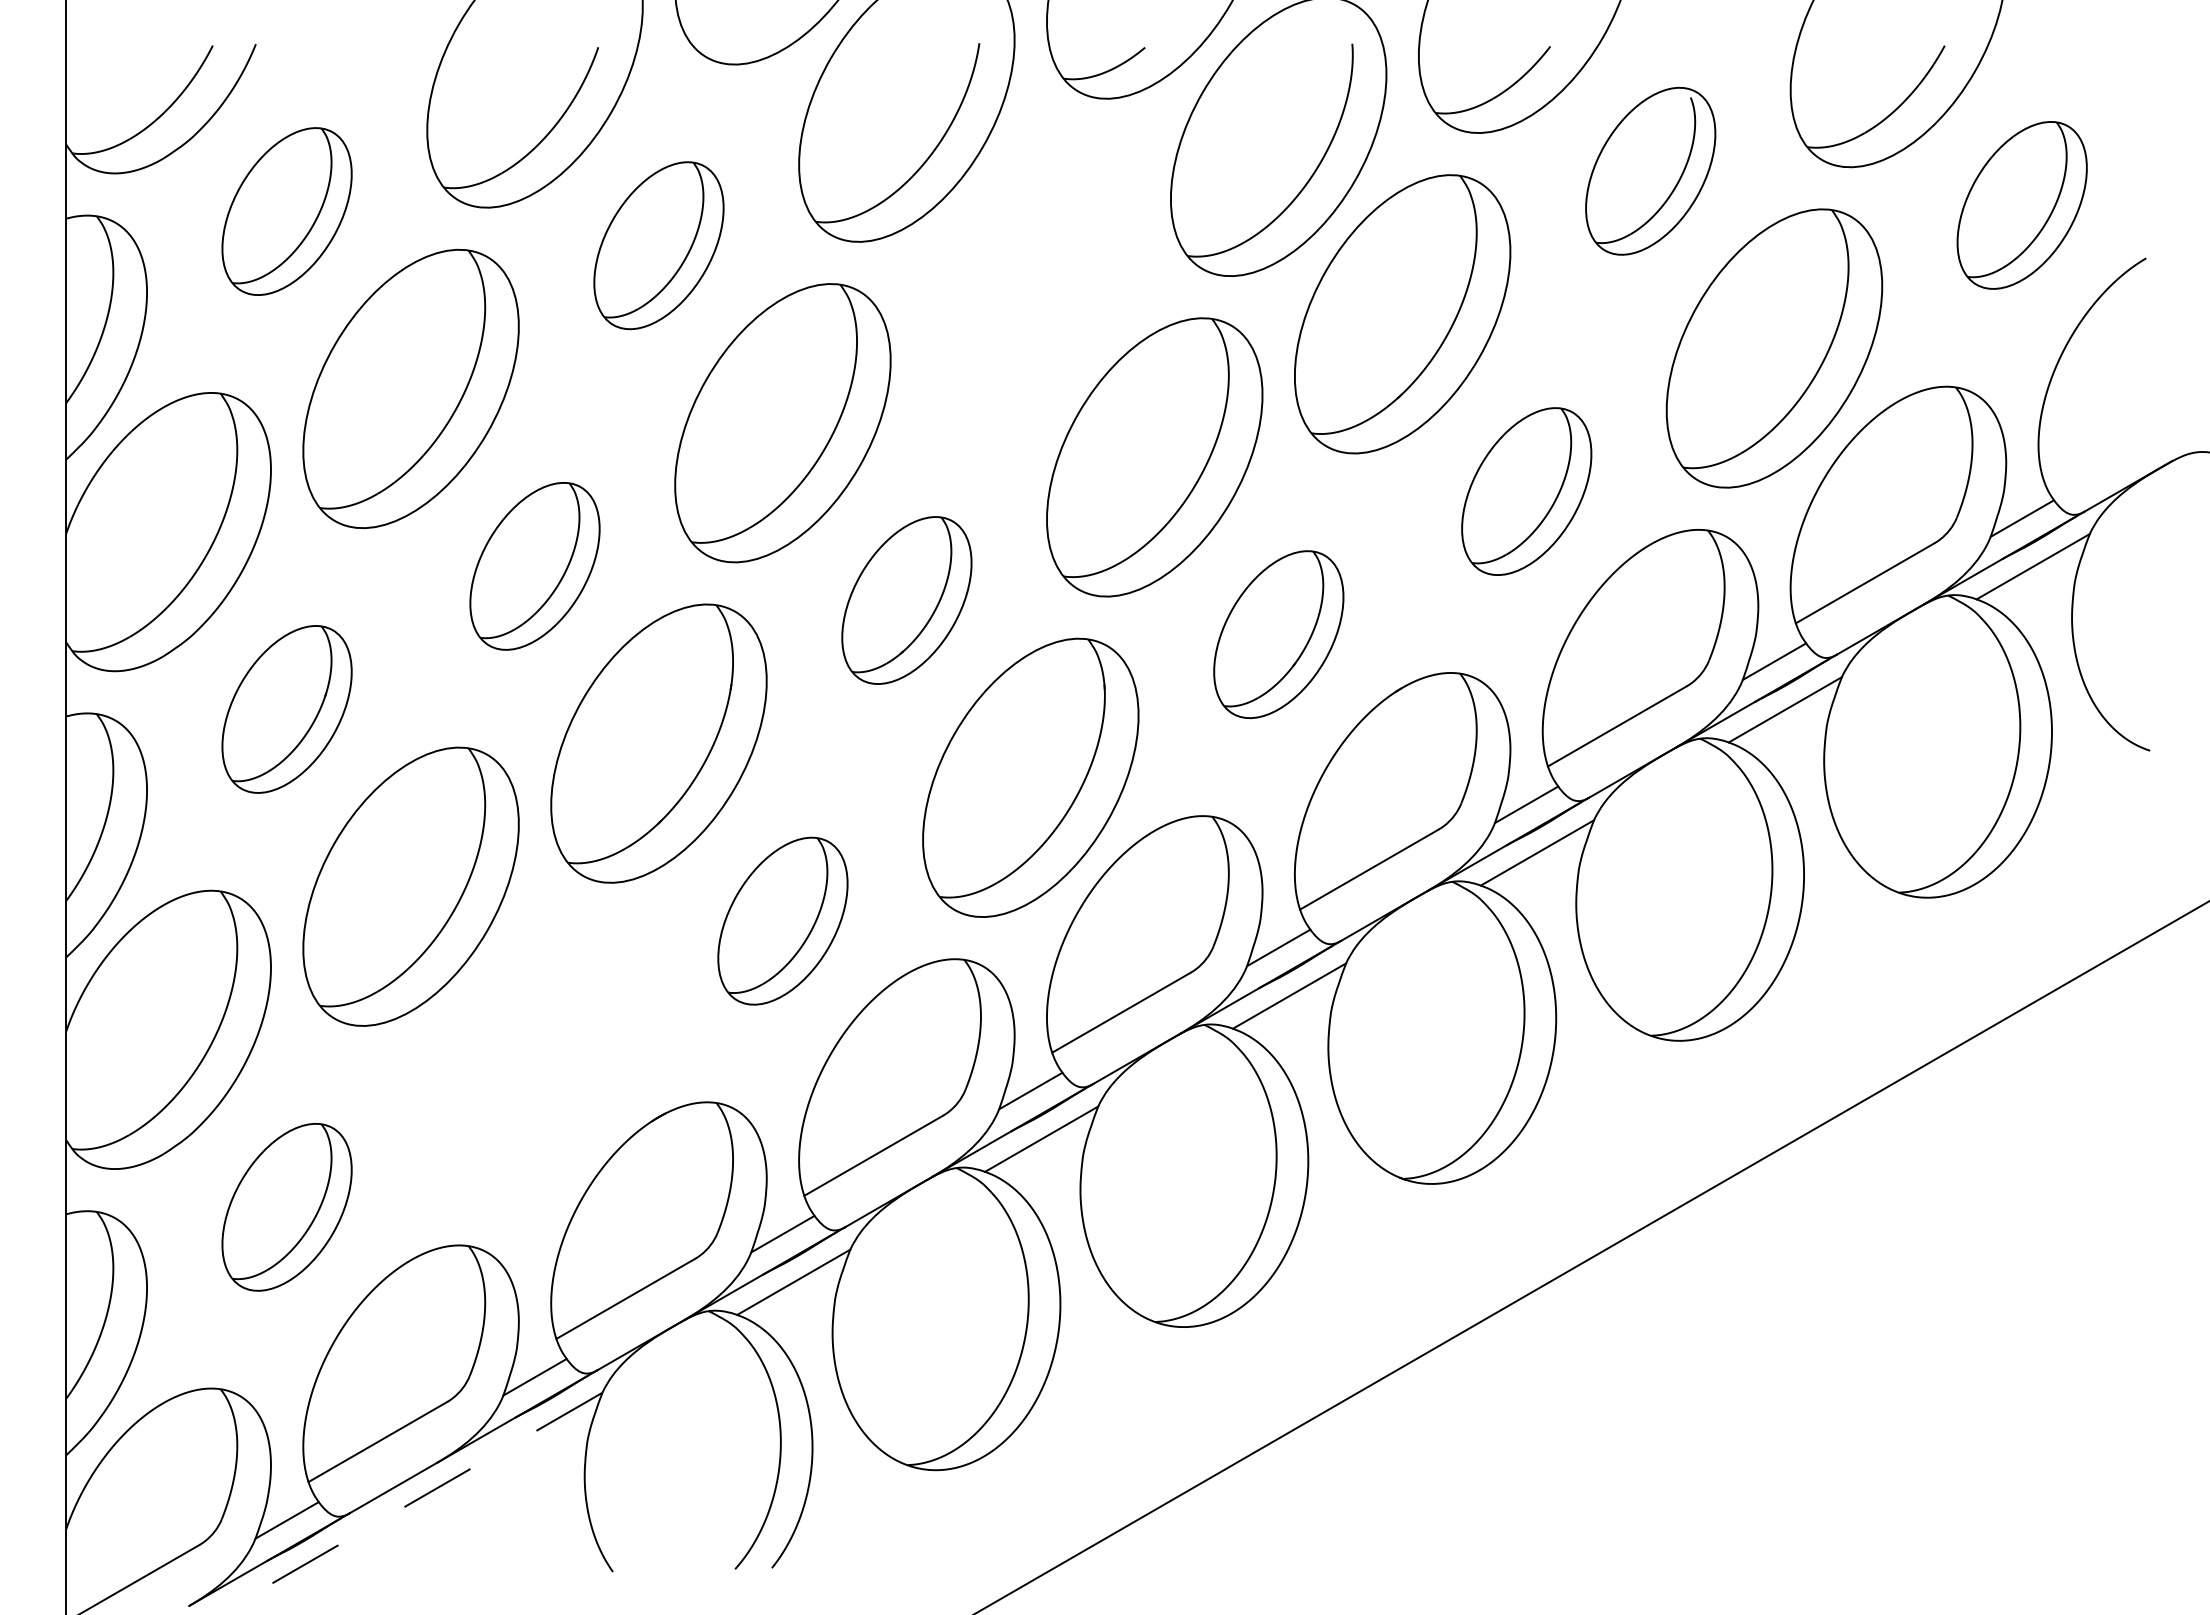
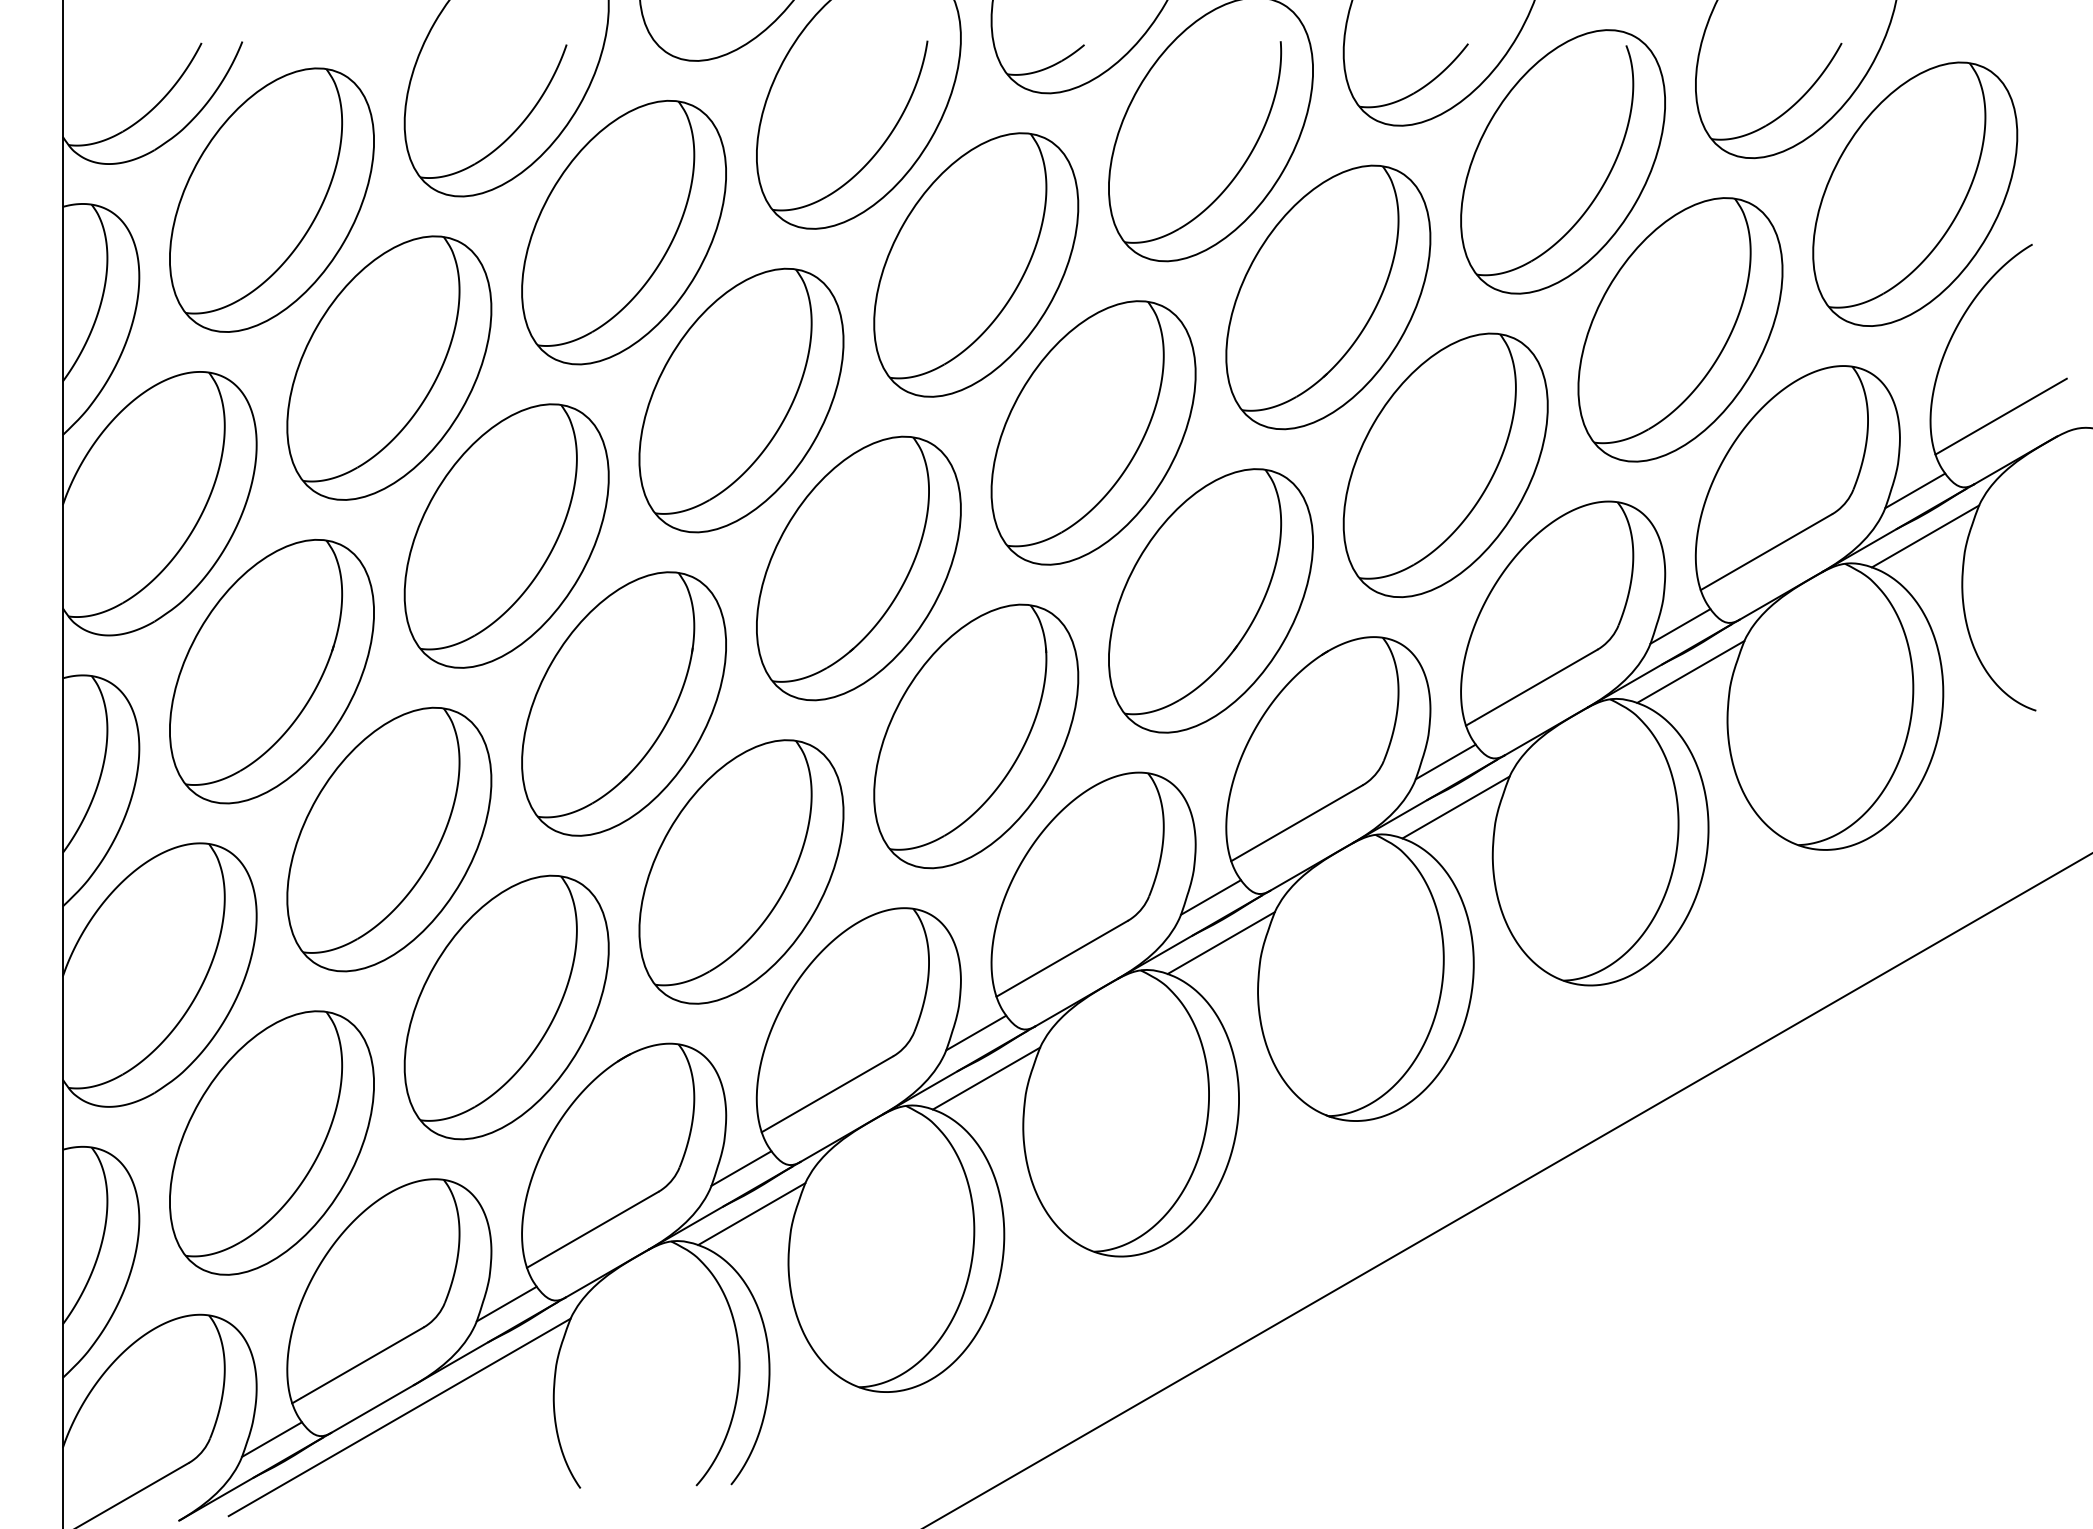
part: (1650, 171) -> (1563, 162), size x1.67
part: (2021, 205) -> (1914, 194), size x1.67
part: (286, 211) -> (271, 200), size x1.67
part: (658, 245) -> (623, 232), size x1.67
part: (1030, 280) -> (975, 265), added
line: (2112, 440) -> (2000, 416), added
part: (1526, 491) -> (1445, 465), size x1.67
part: (534, 566) -> (506, 536), size x1.67
part: (906, 600) -> (858, 568), size x1.67
part: (1278, 634) -> (1210, 600), size x1.67
part: (286, 709) -> (271, 671), size x1.67
part: (782, 921) -> (741, 872), size x1.67
part: (534, 1064) -> (506, 1007), added
part: (286, 1207) -> (271, 1143), size x1.67
line: (421, 1497) -> (399, 1417), dashed -> solid

